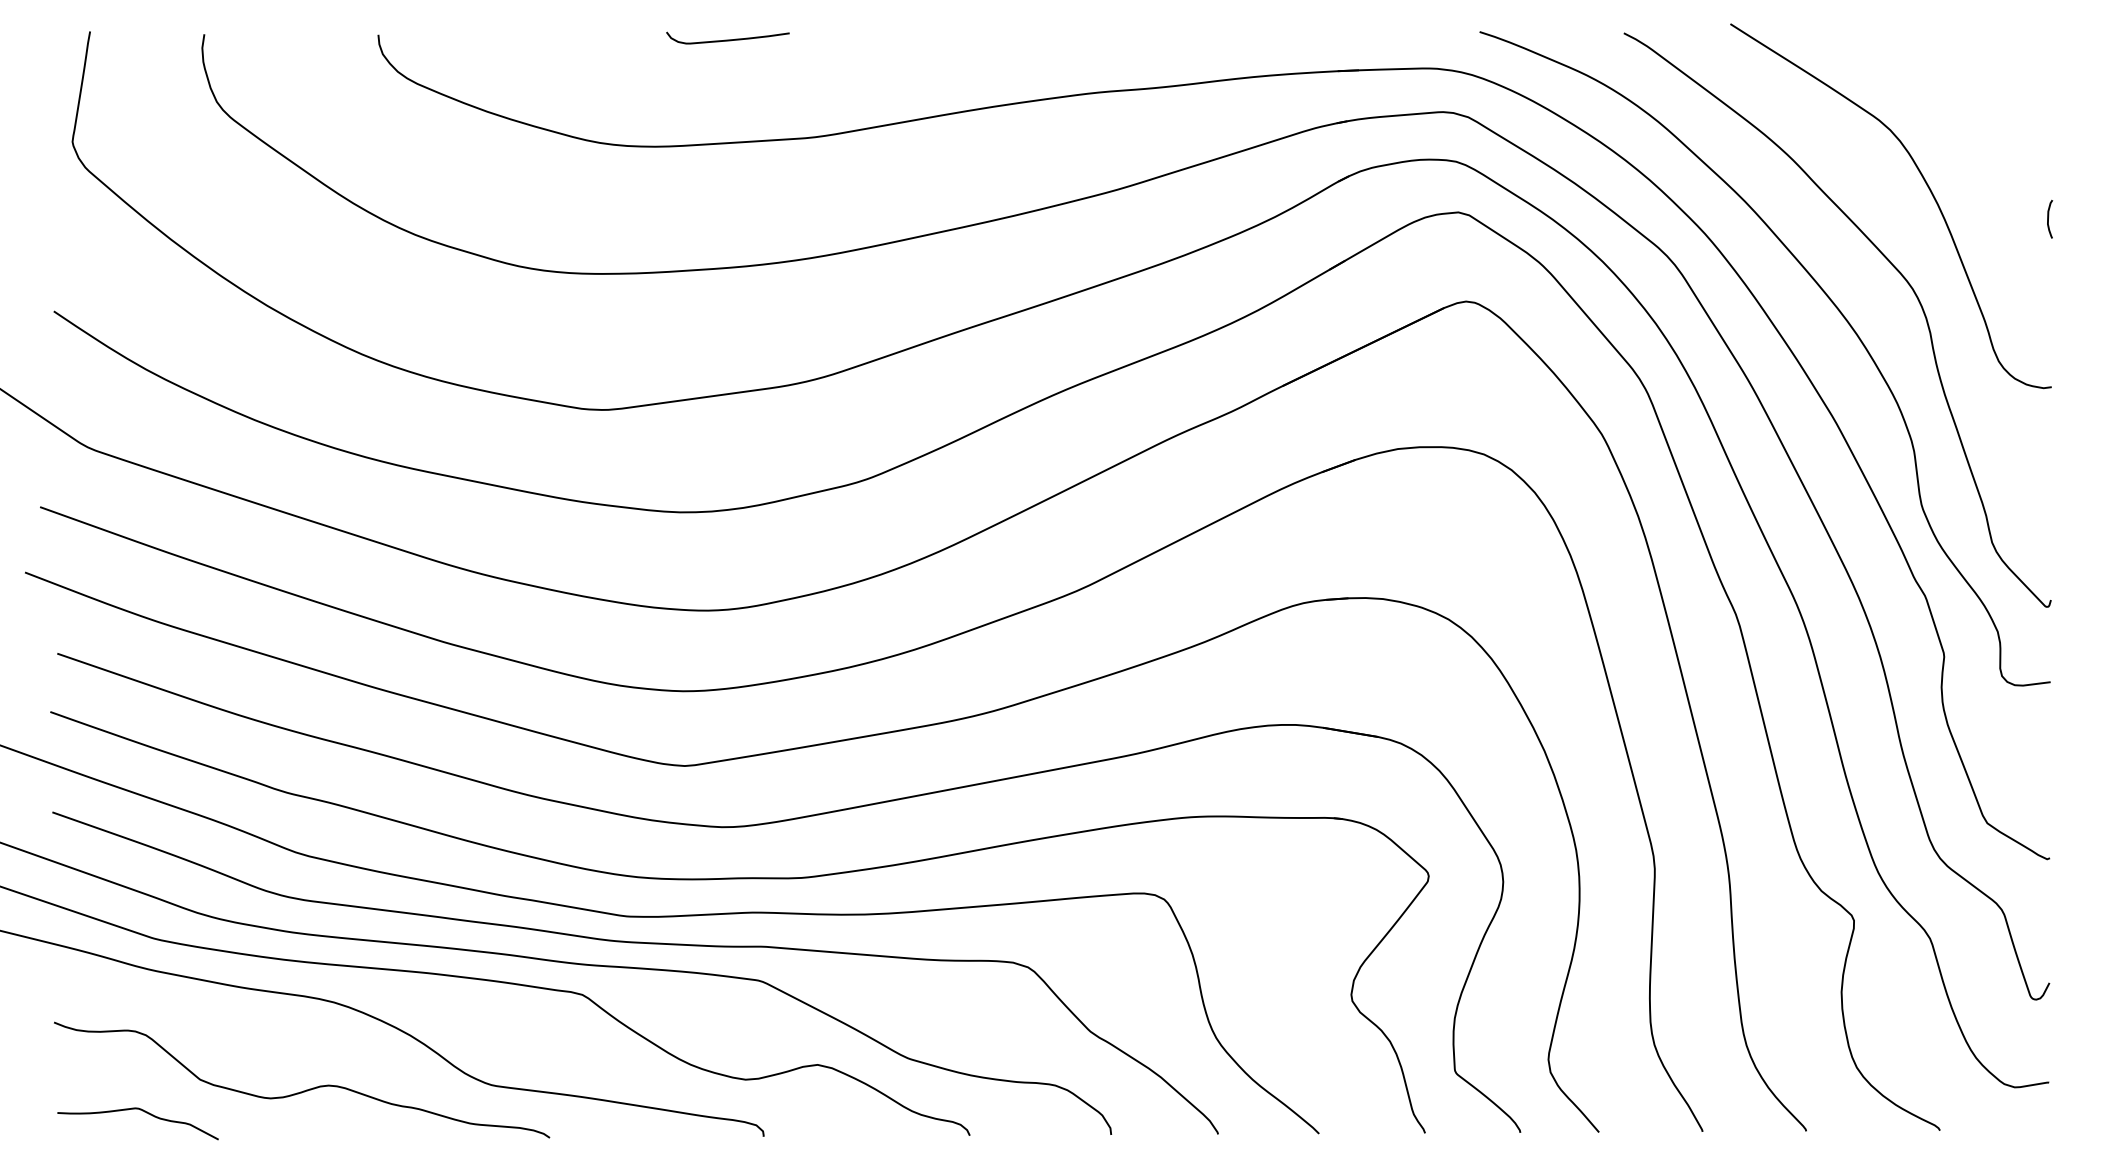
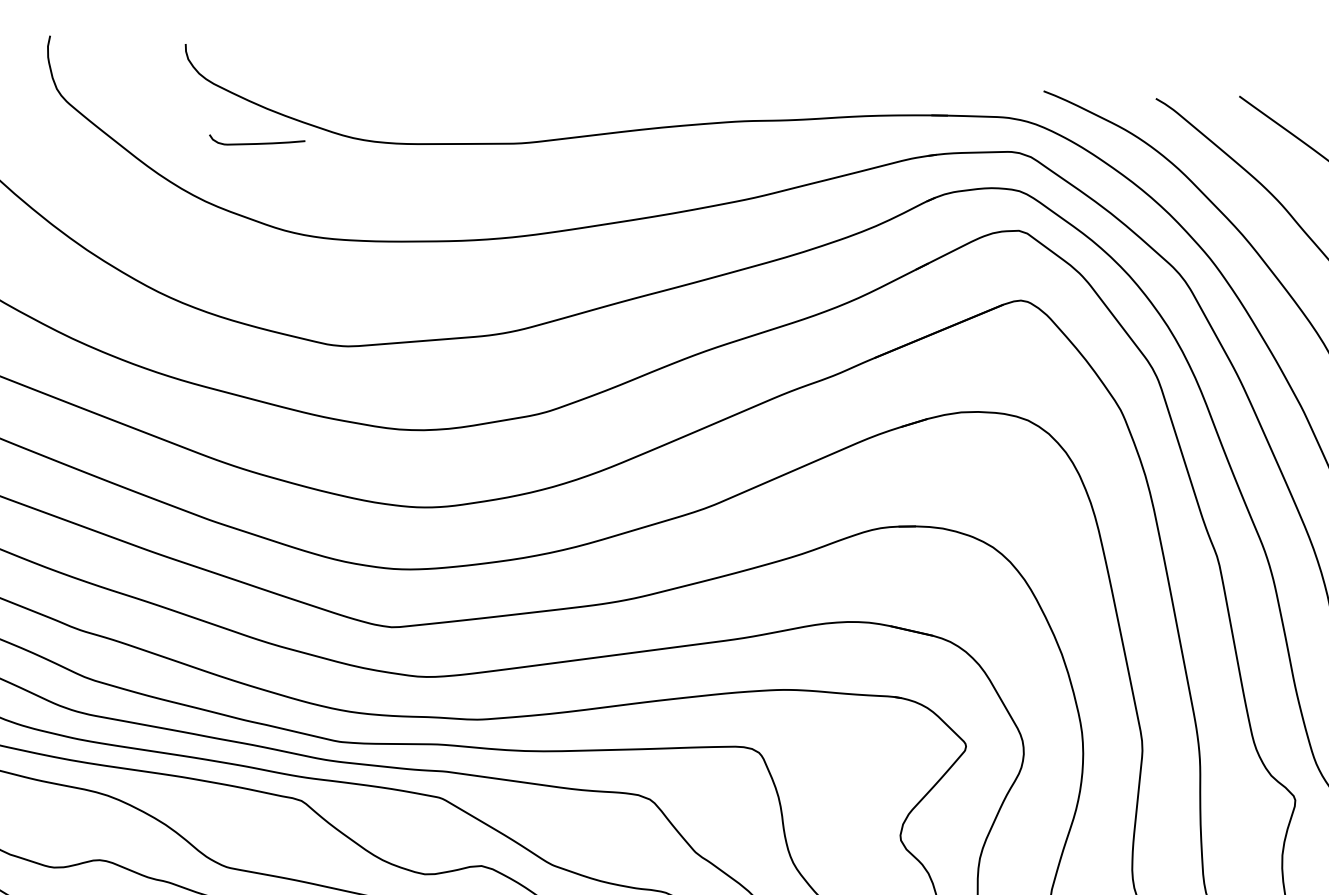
curve: (727, 39) -> (256, 143), moved

